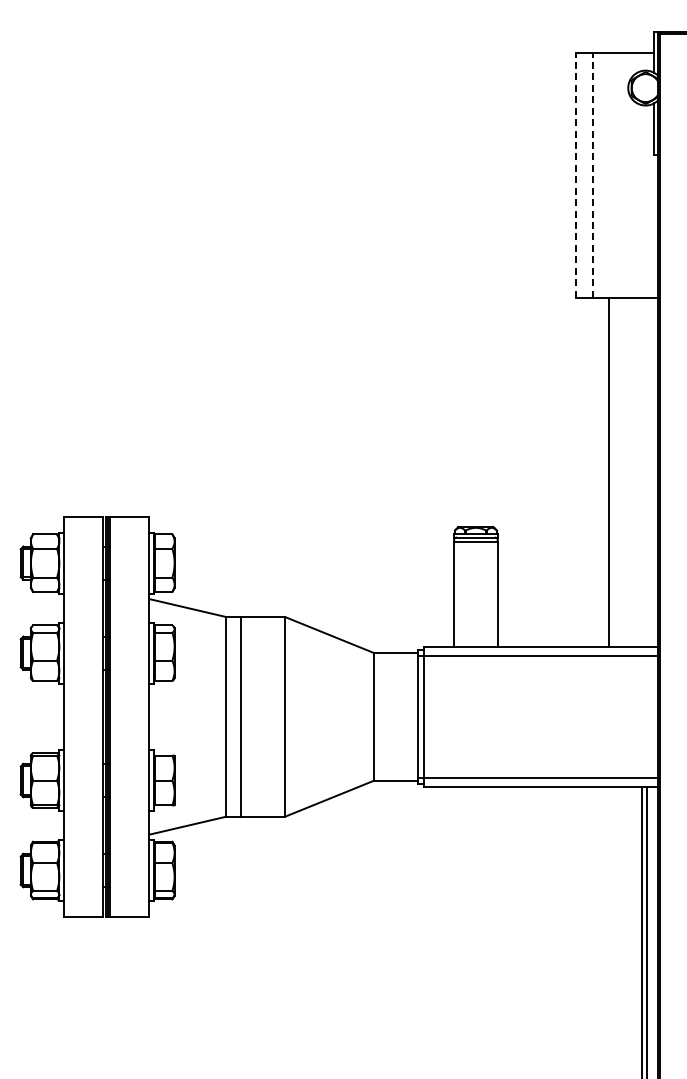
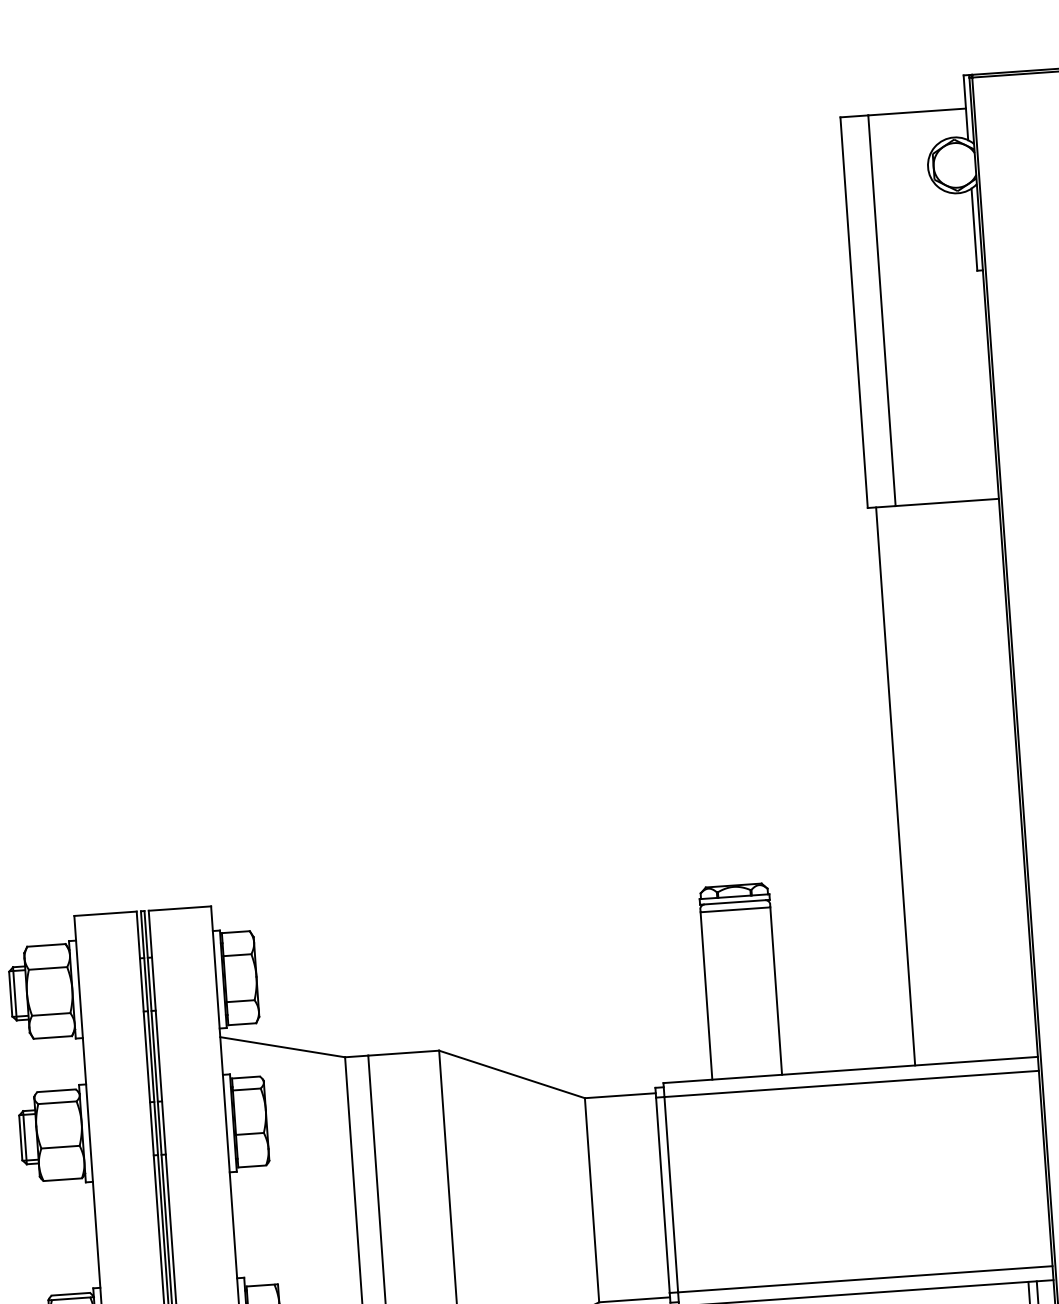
line: (575, 174) -> (853, 311), dashed -> solid
line: (593, 174) -> (882, 309), dashed -> solid
line: (609, 472) -> (896, 786), moved

